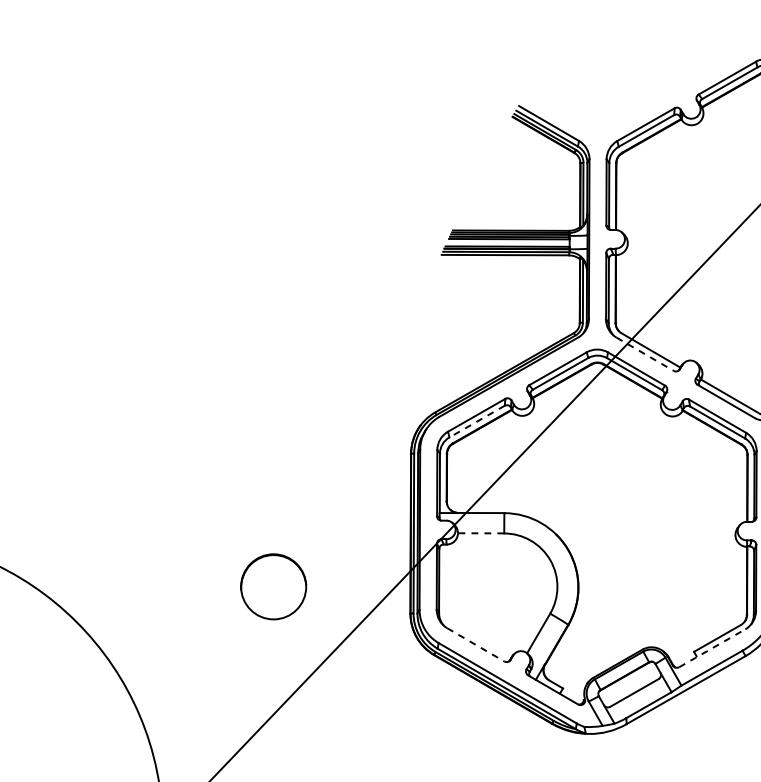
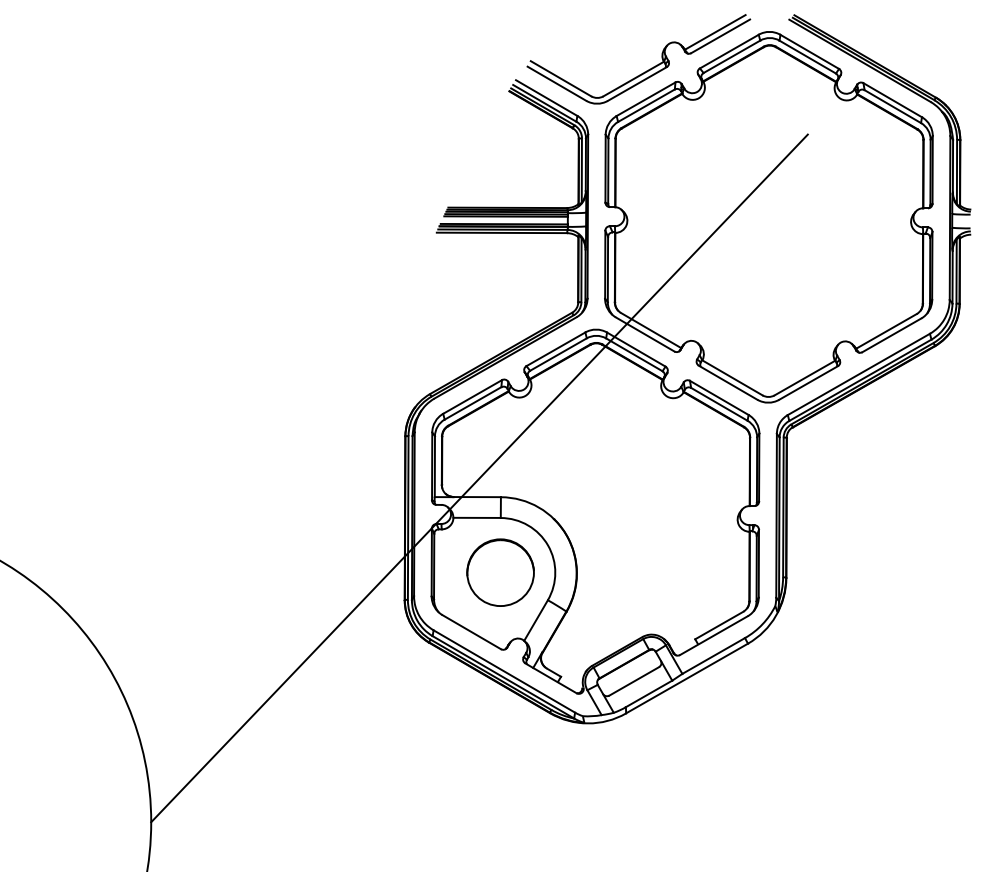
part: (644, 97) -> (644, 71), added
line: (645, 354) -> (645, 334), dashed -> solid
line: (477, 421) -> (473, 403), dashed -> solid
line: (481, 532) -> (477, 517), dashed -> solid
circle: (273, 586) -> (500, 572), moved
line: (475, 645) -> (471, 632), dashed -> solid
line: (712, 648) -> (714, 635), dashed -> solid

